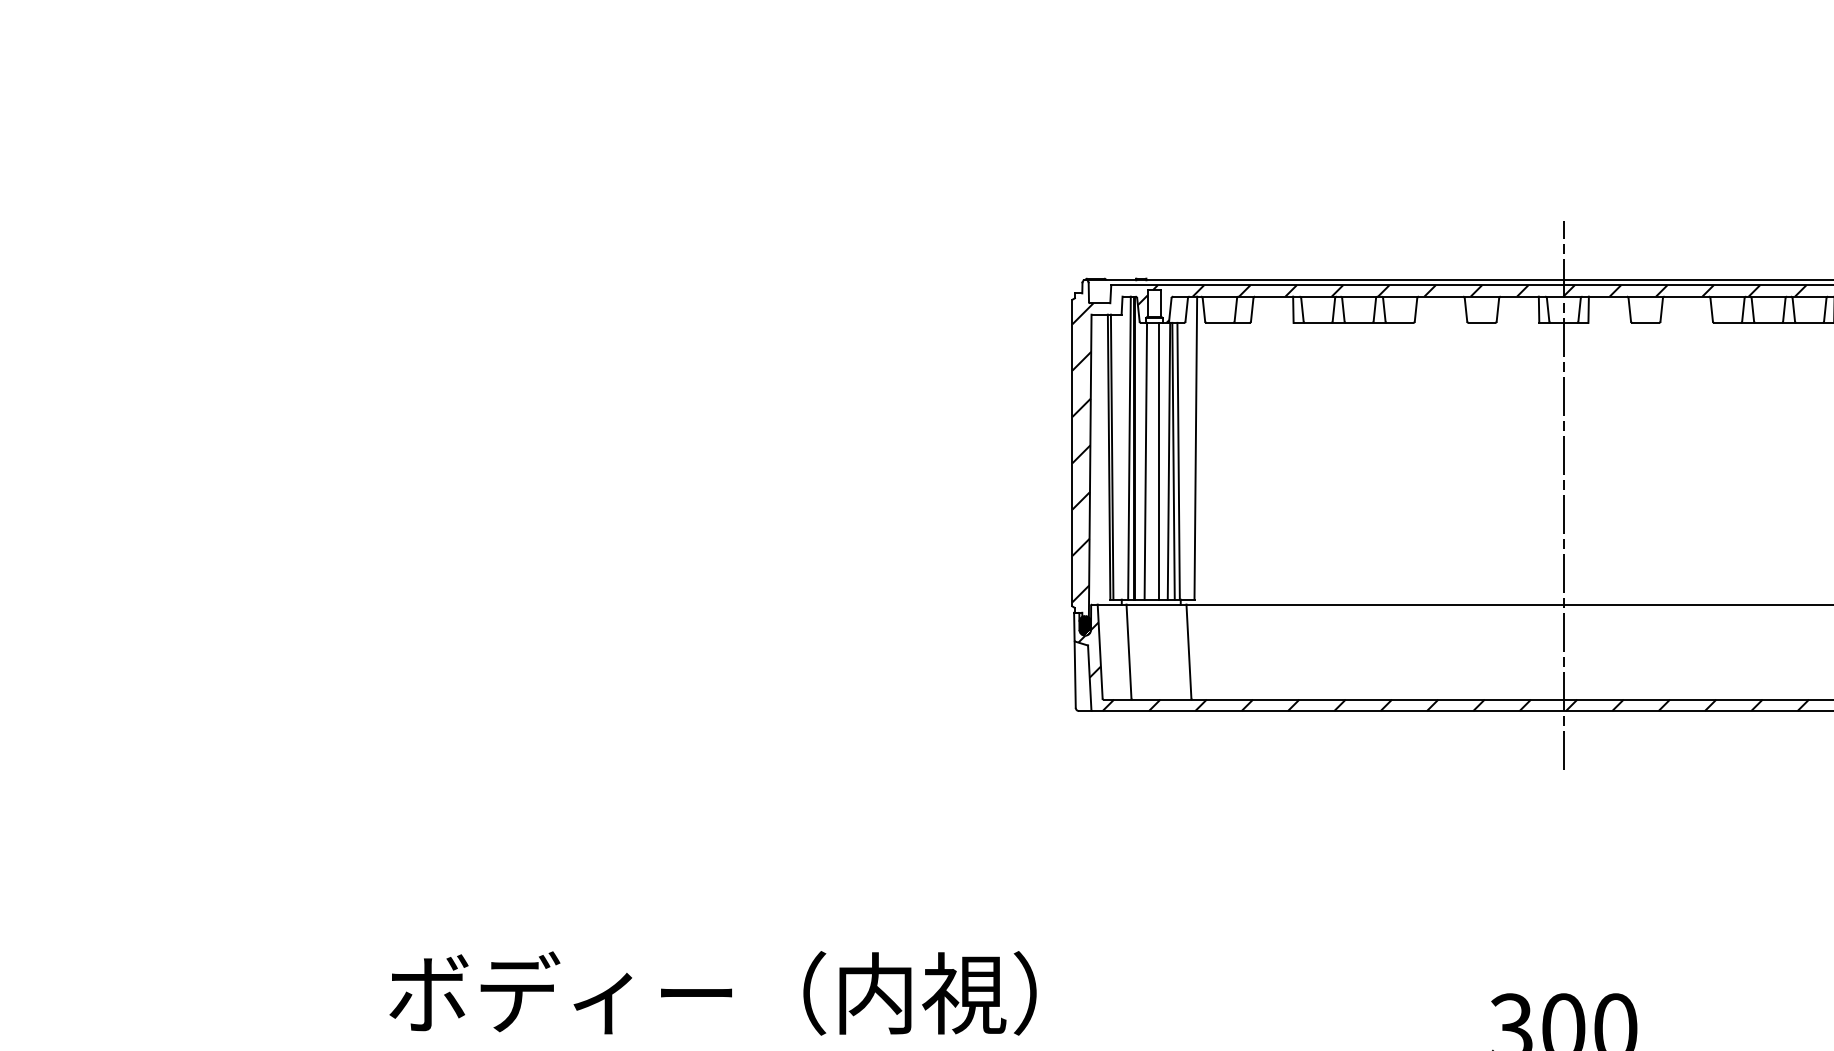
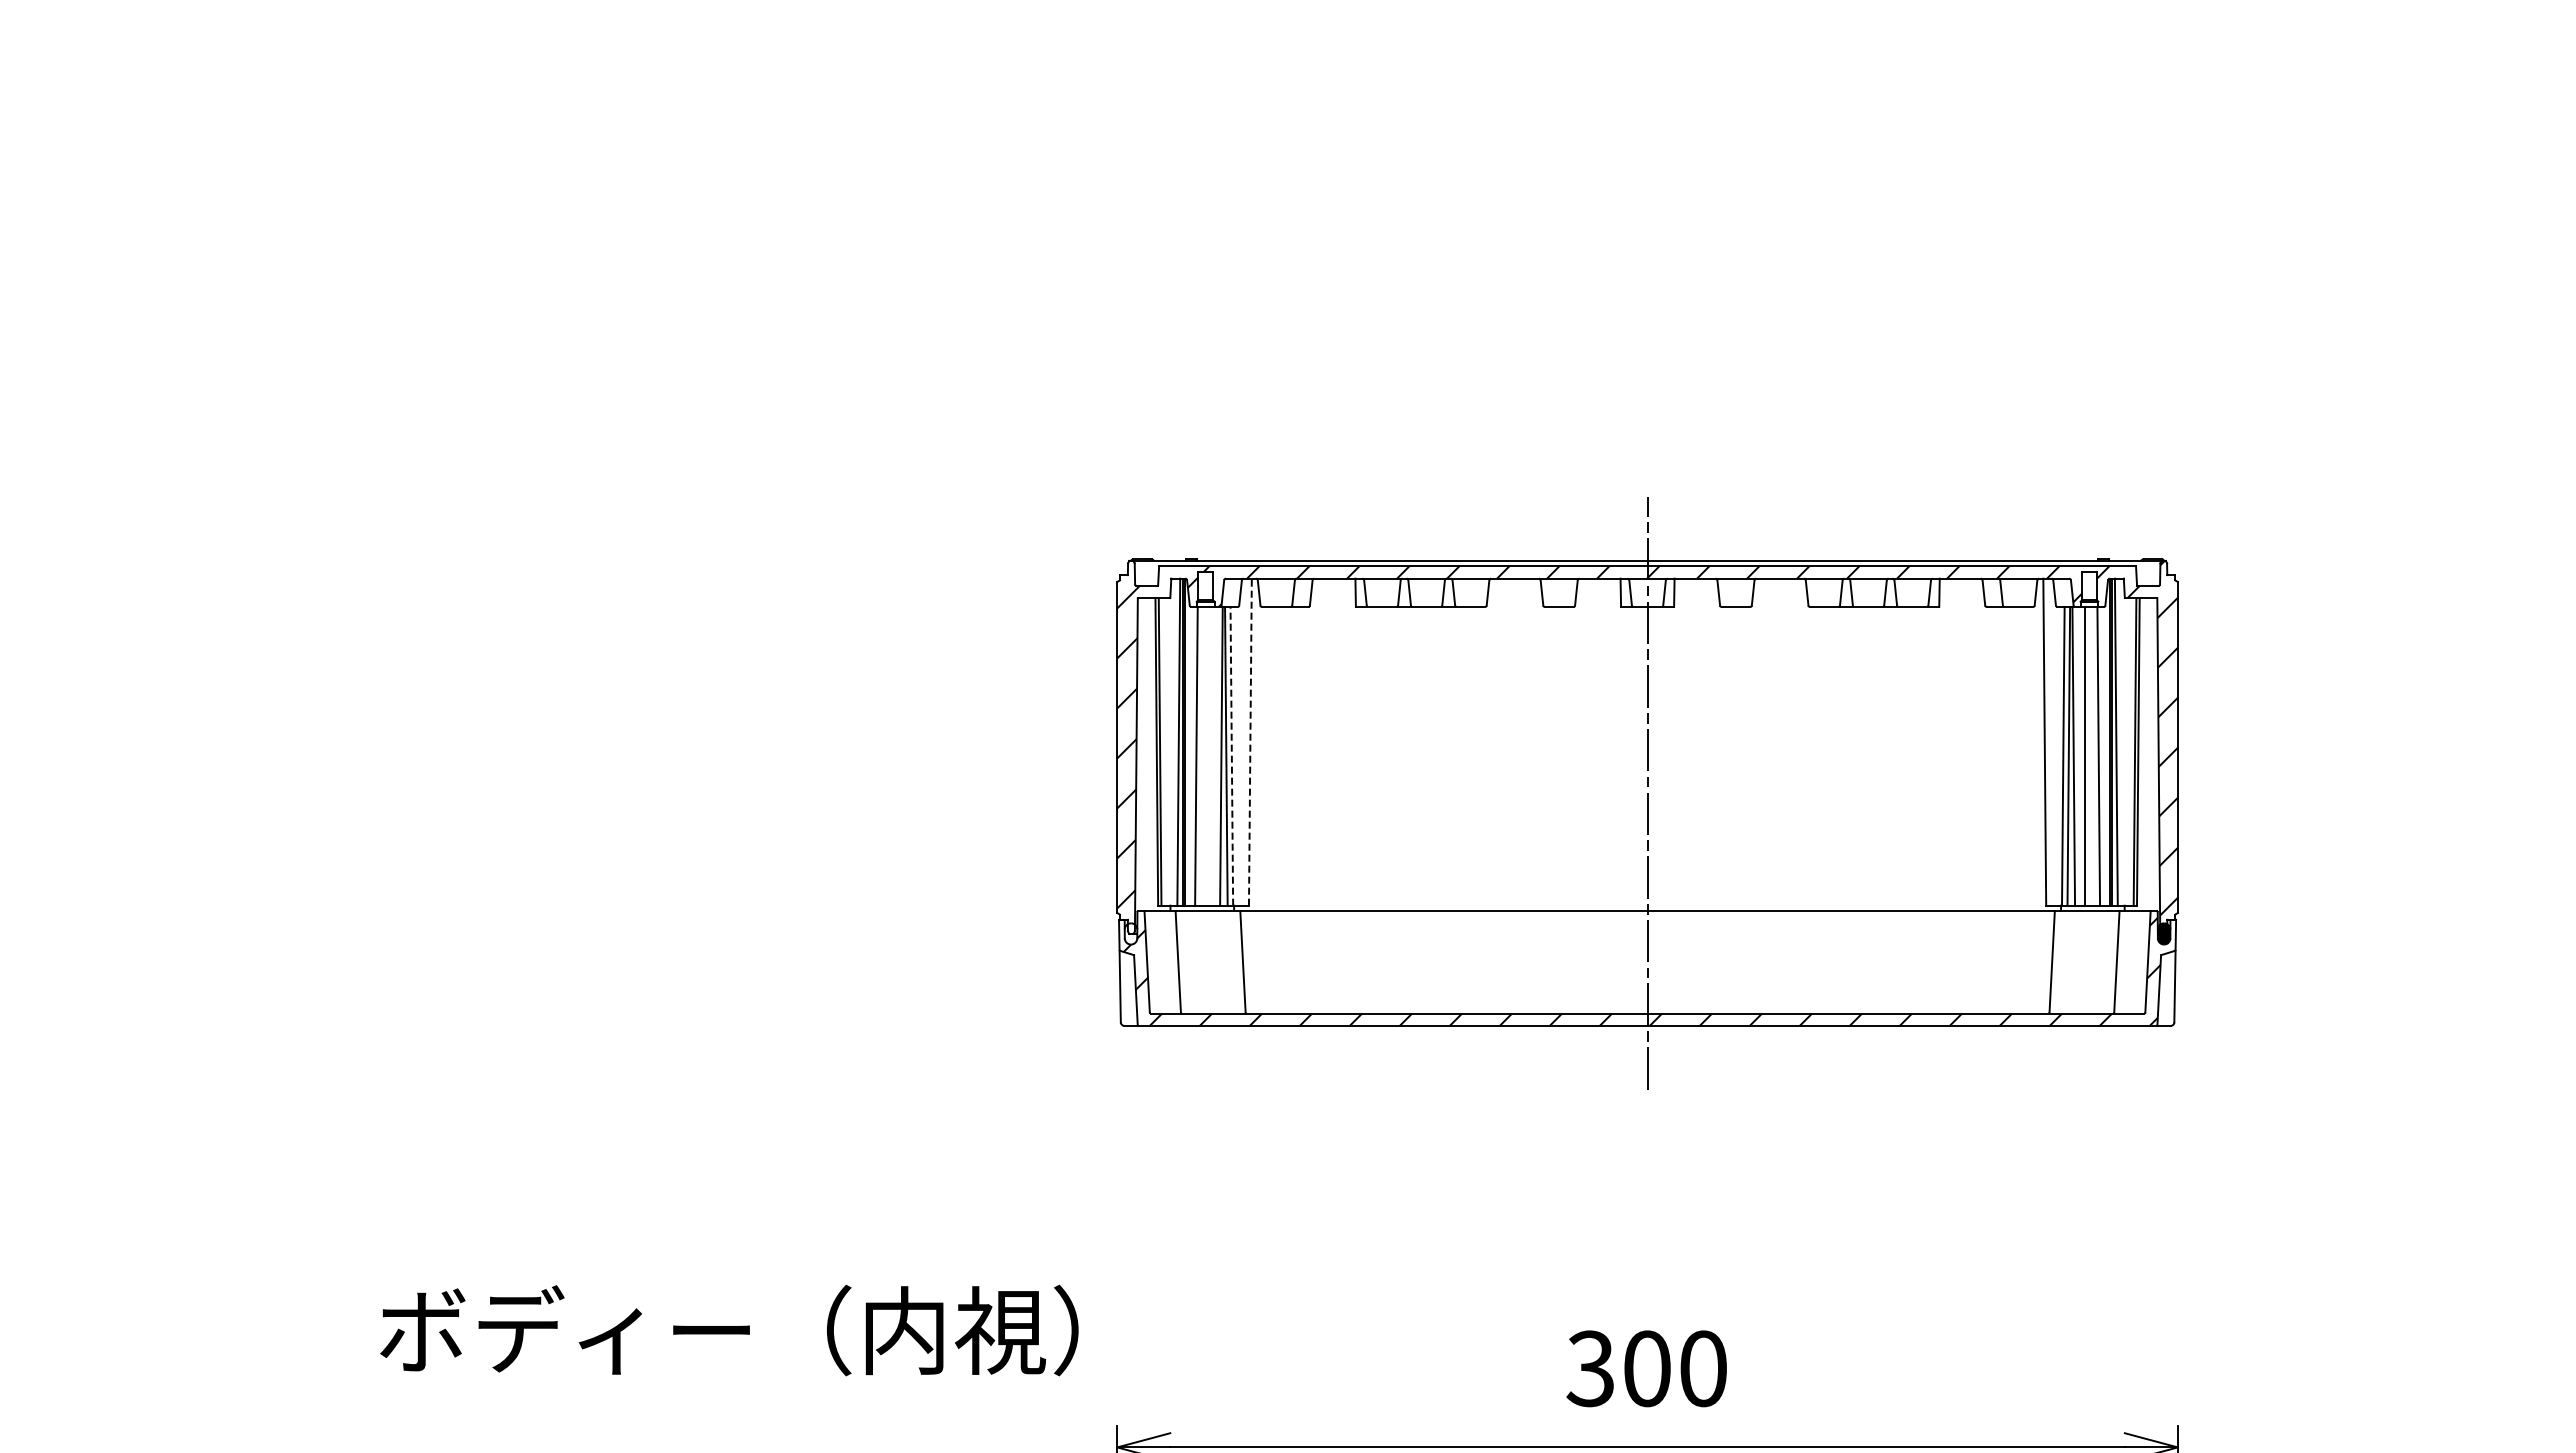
line: (1195, 448) -> (1250, 742), solid -> dashed
line: (1158, 460) -> (1210, 755), removed
line: (1178, 460) -> (1231, 755), solid -> dashed
fill: (1084, 625) -> (1130, 933), removed

